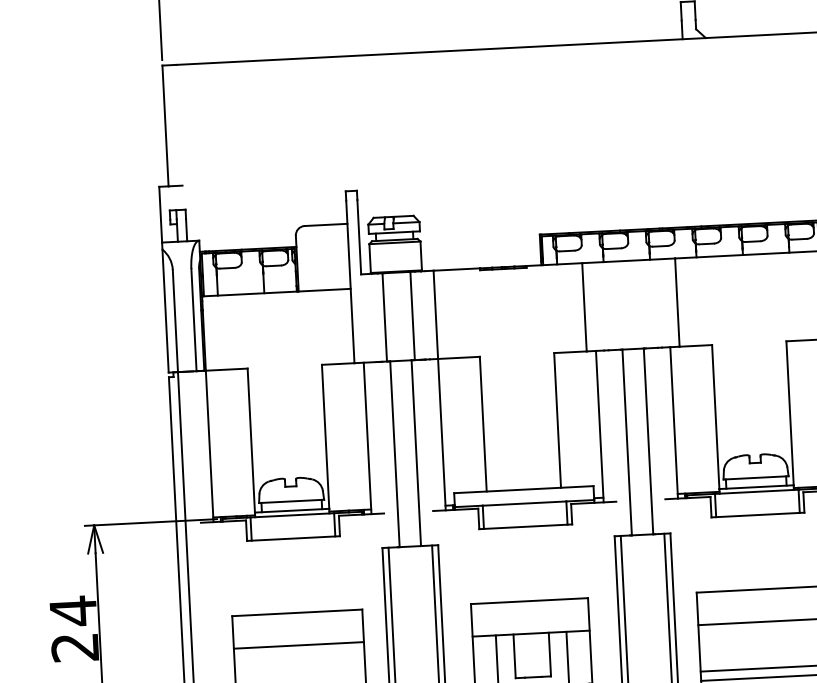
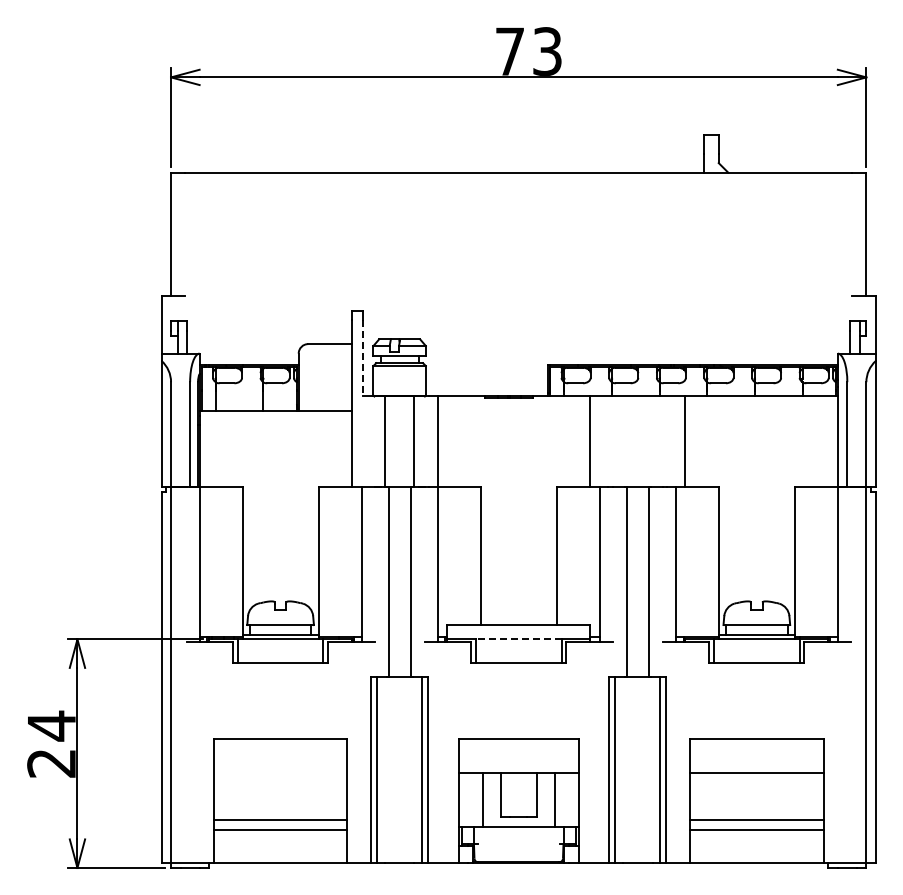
line: (359, 237) -> (363, 358), solid -> dashed
line: (524, 503) -> (518, 639), solid -> dashed
line: (298, 645) -> (280, 772), removed

